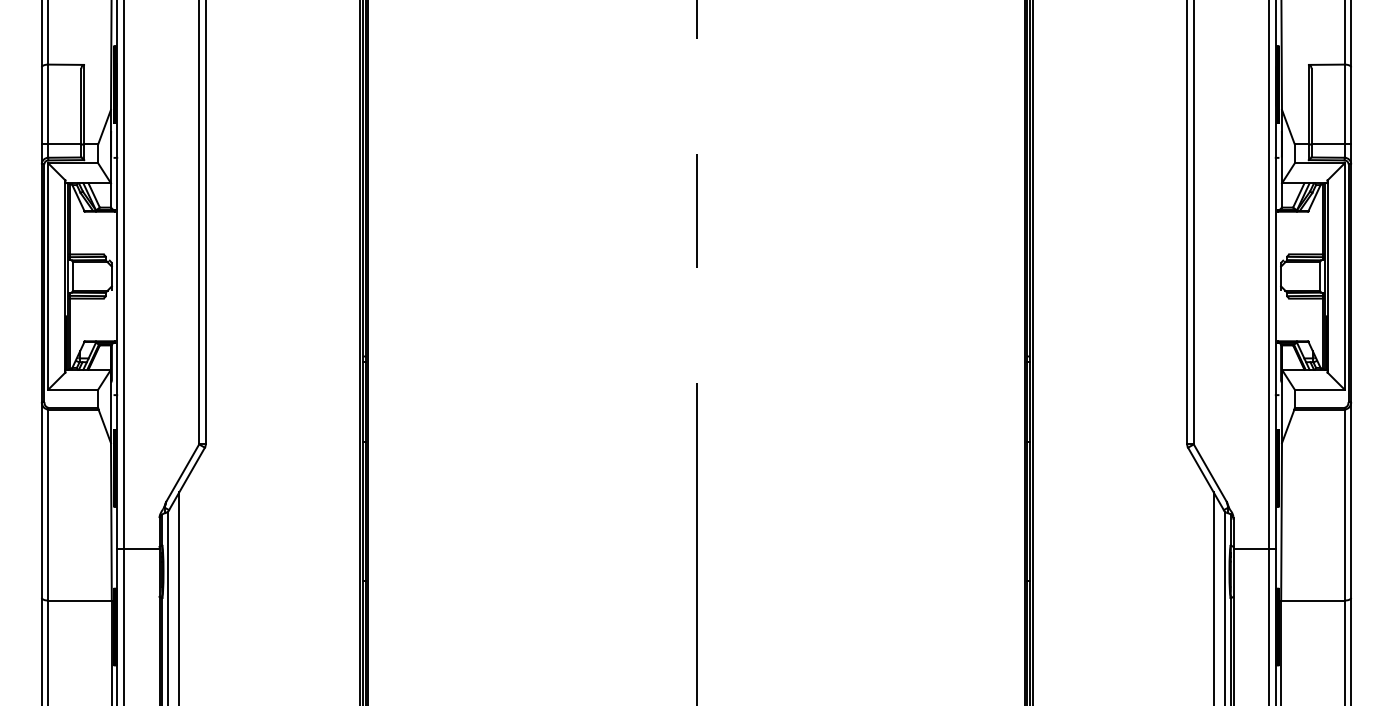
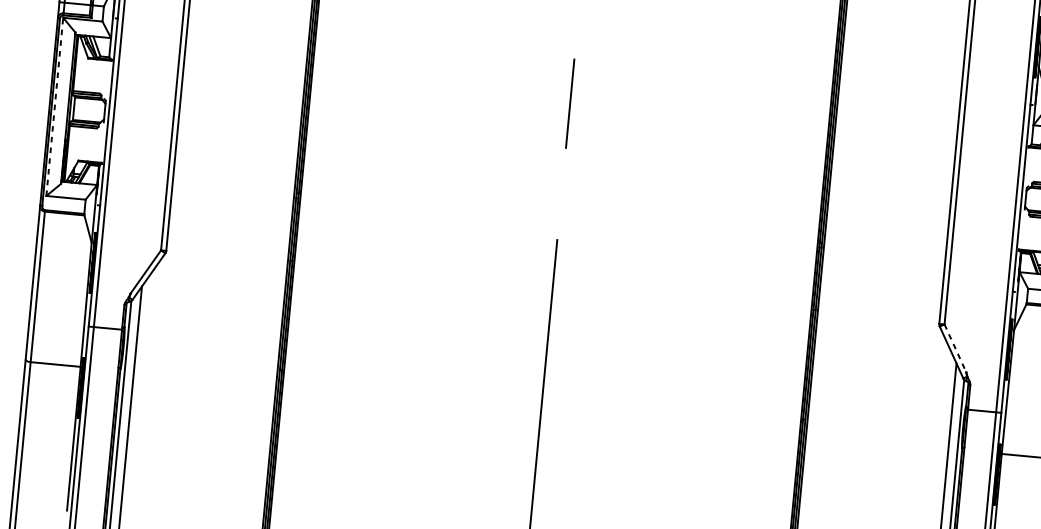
line: (48, 276) -> (54, 106), solid -> dashed
line: (1210, 473) -> (955, 348), solid -> dashed

